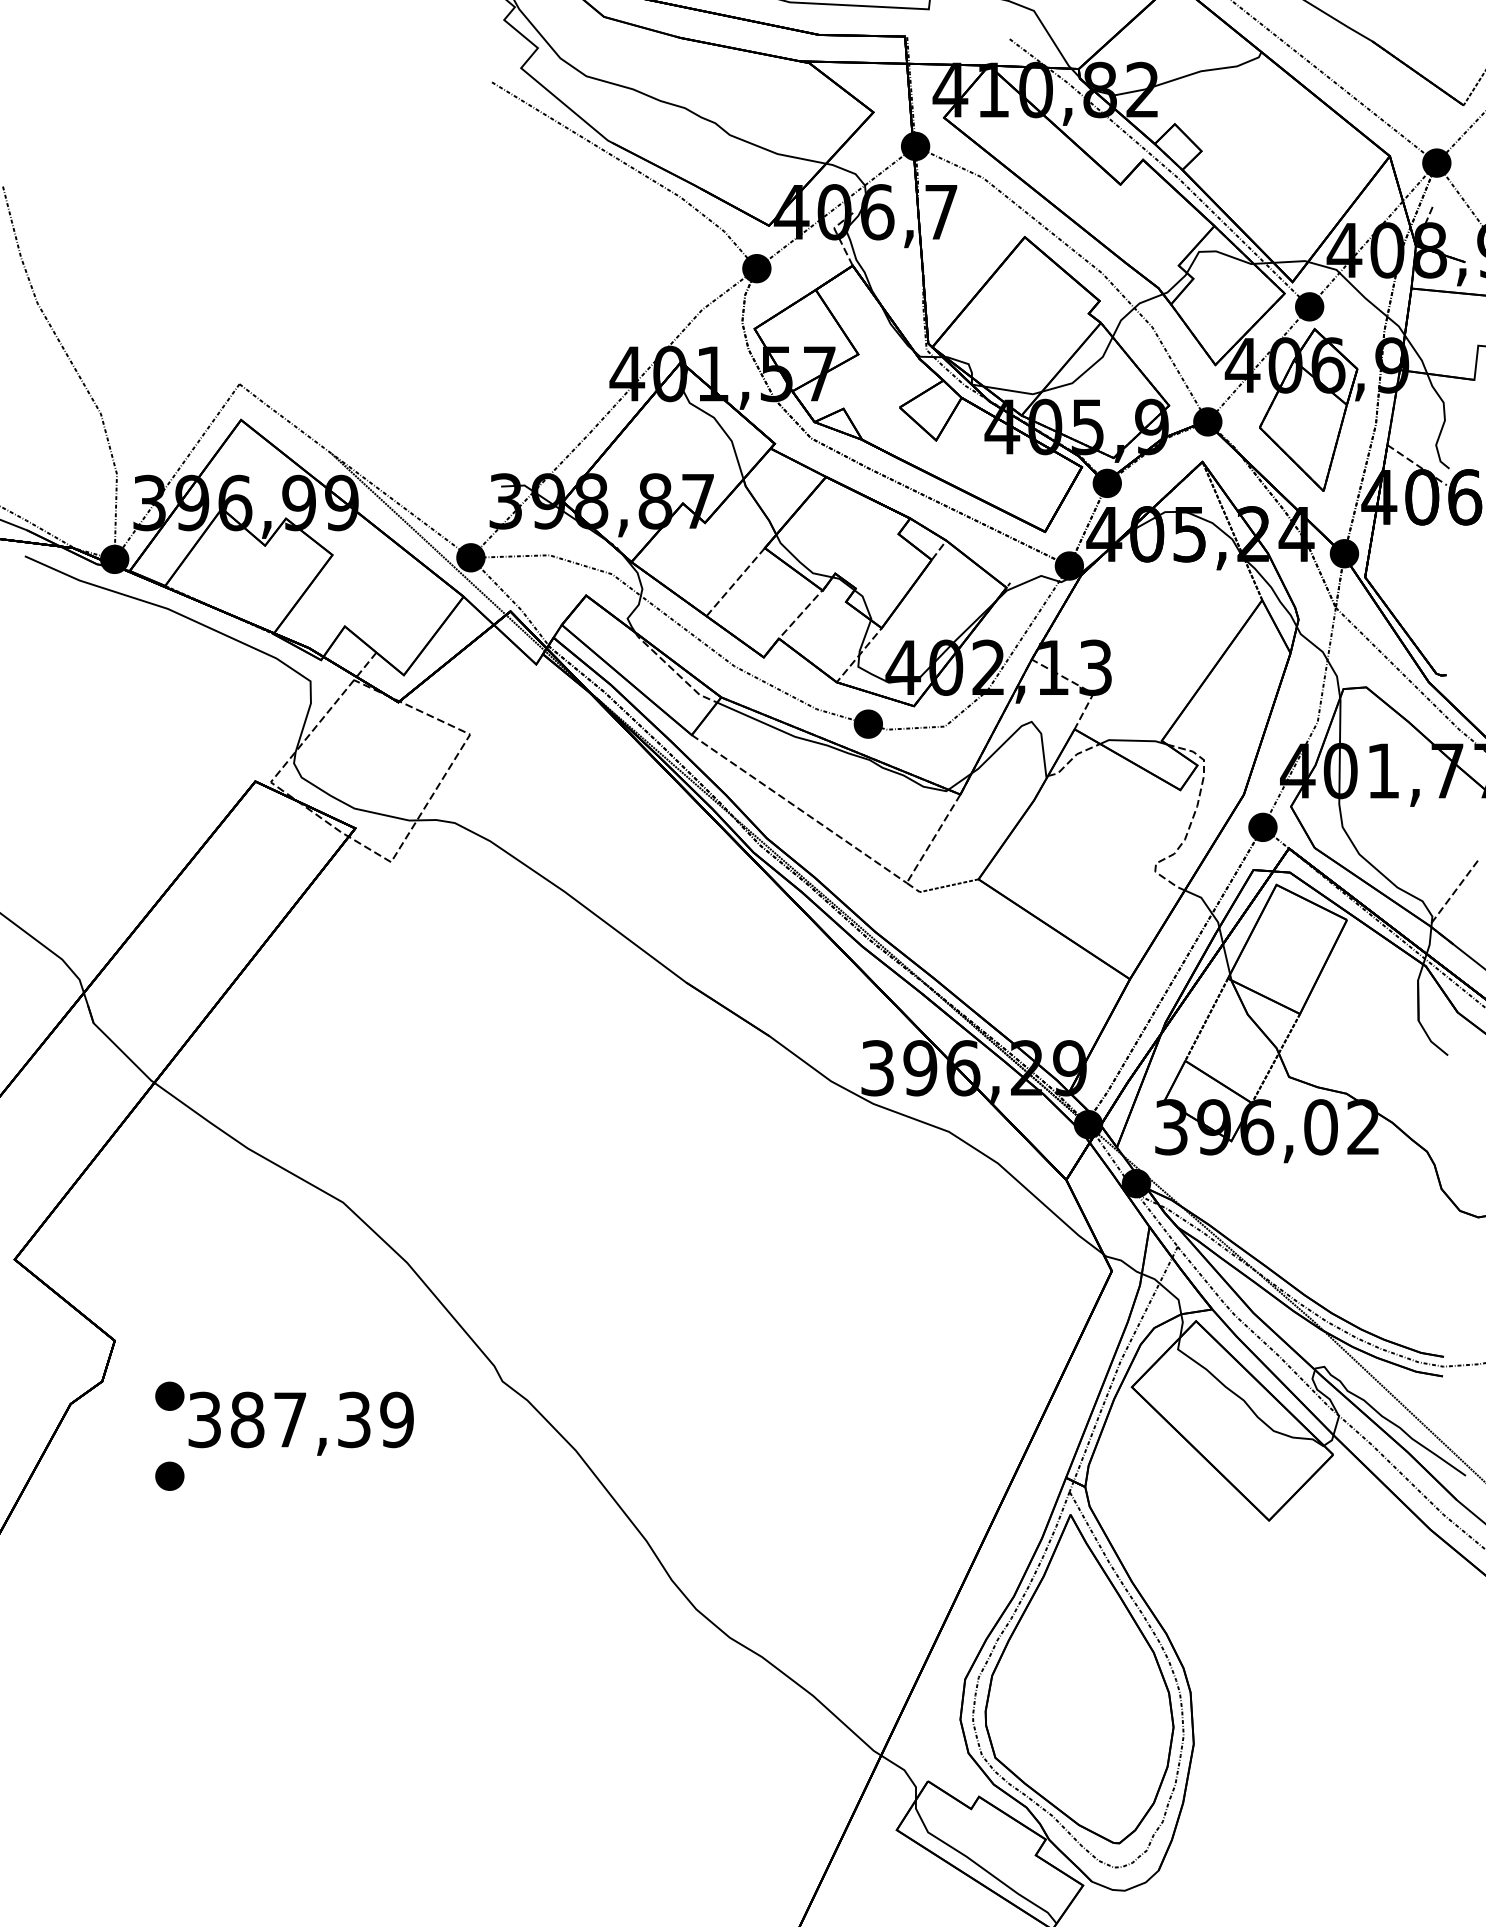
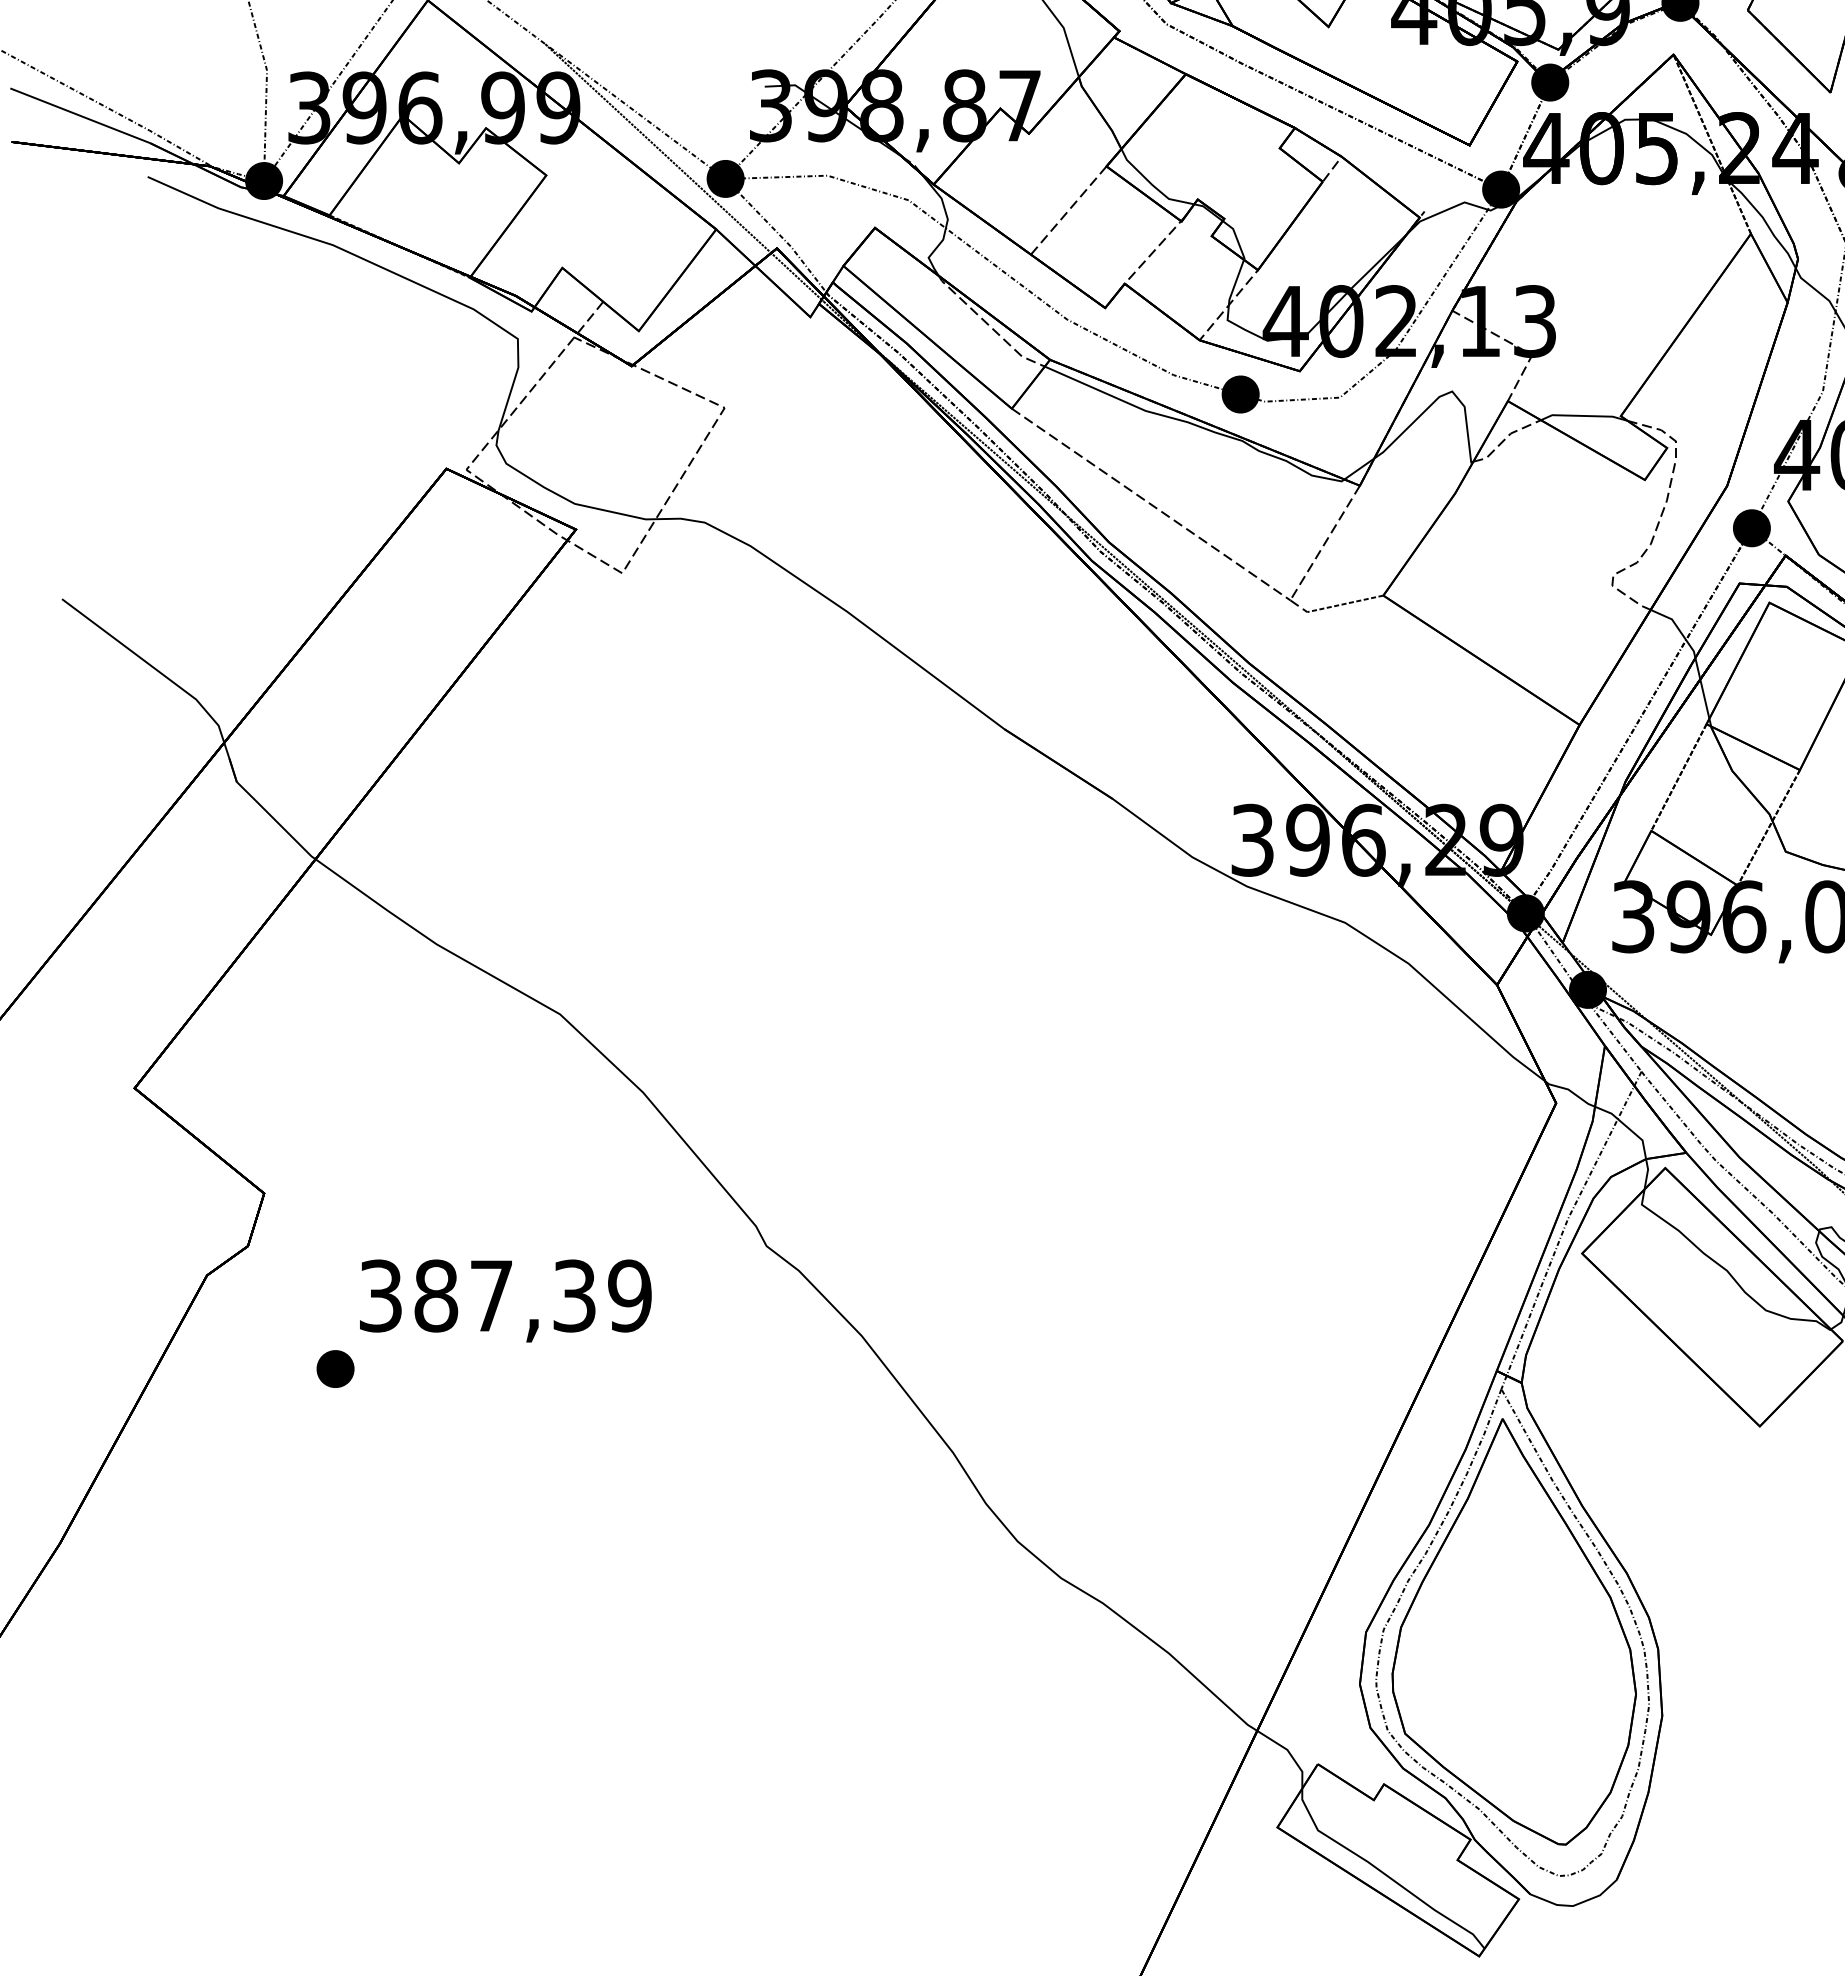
part: (169, 1395) -> (335, 1264), removed

